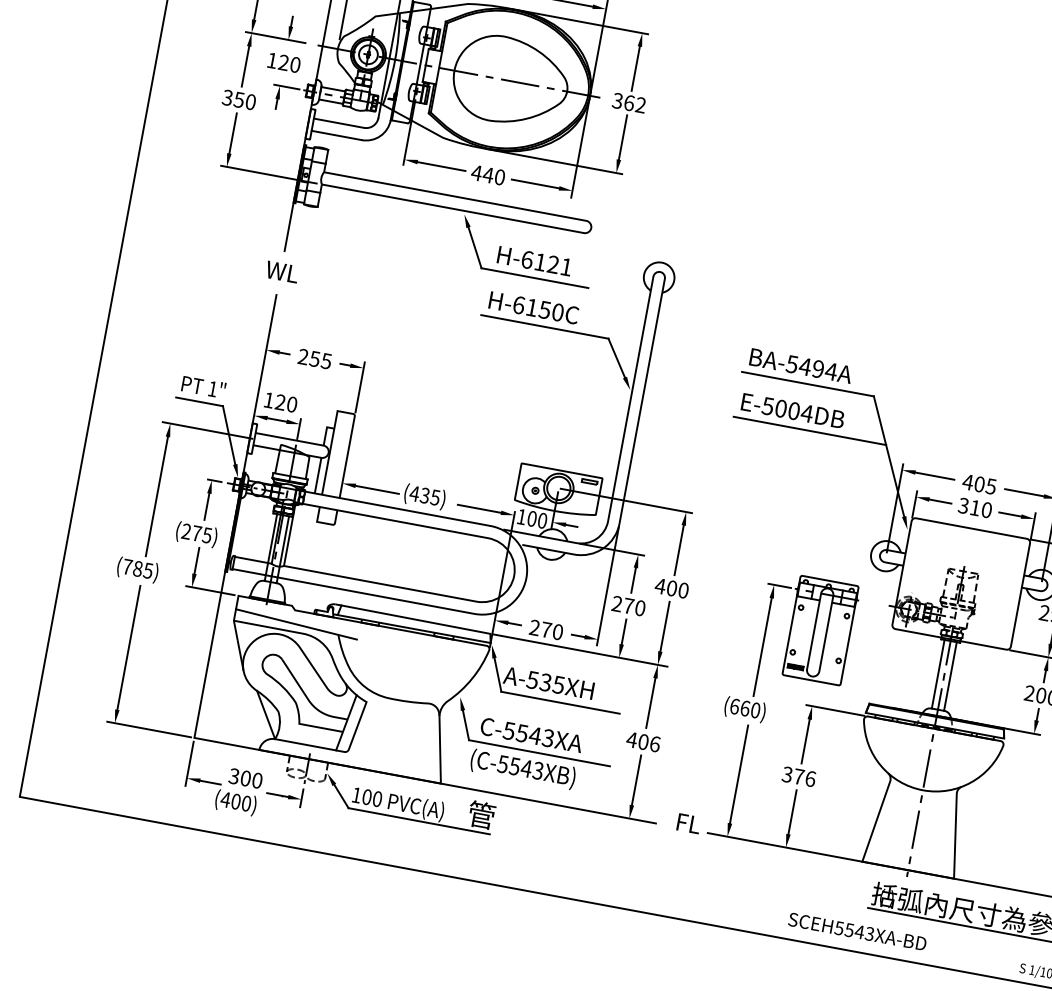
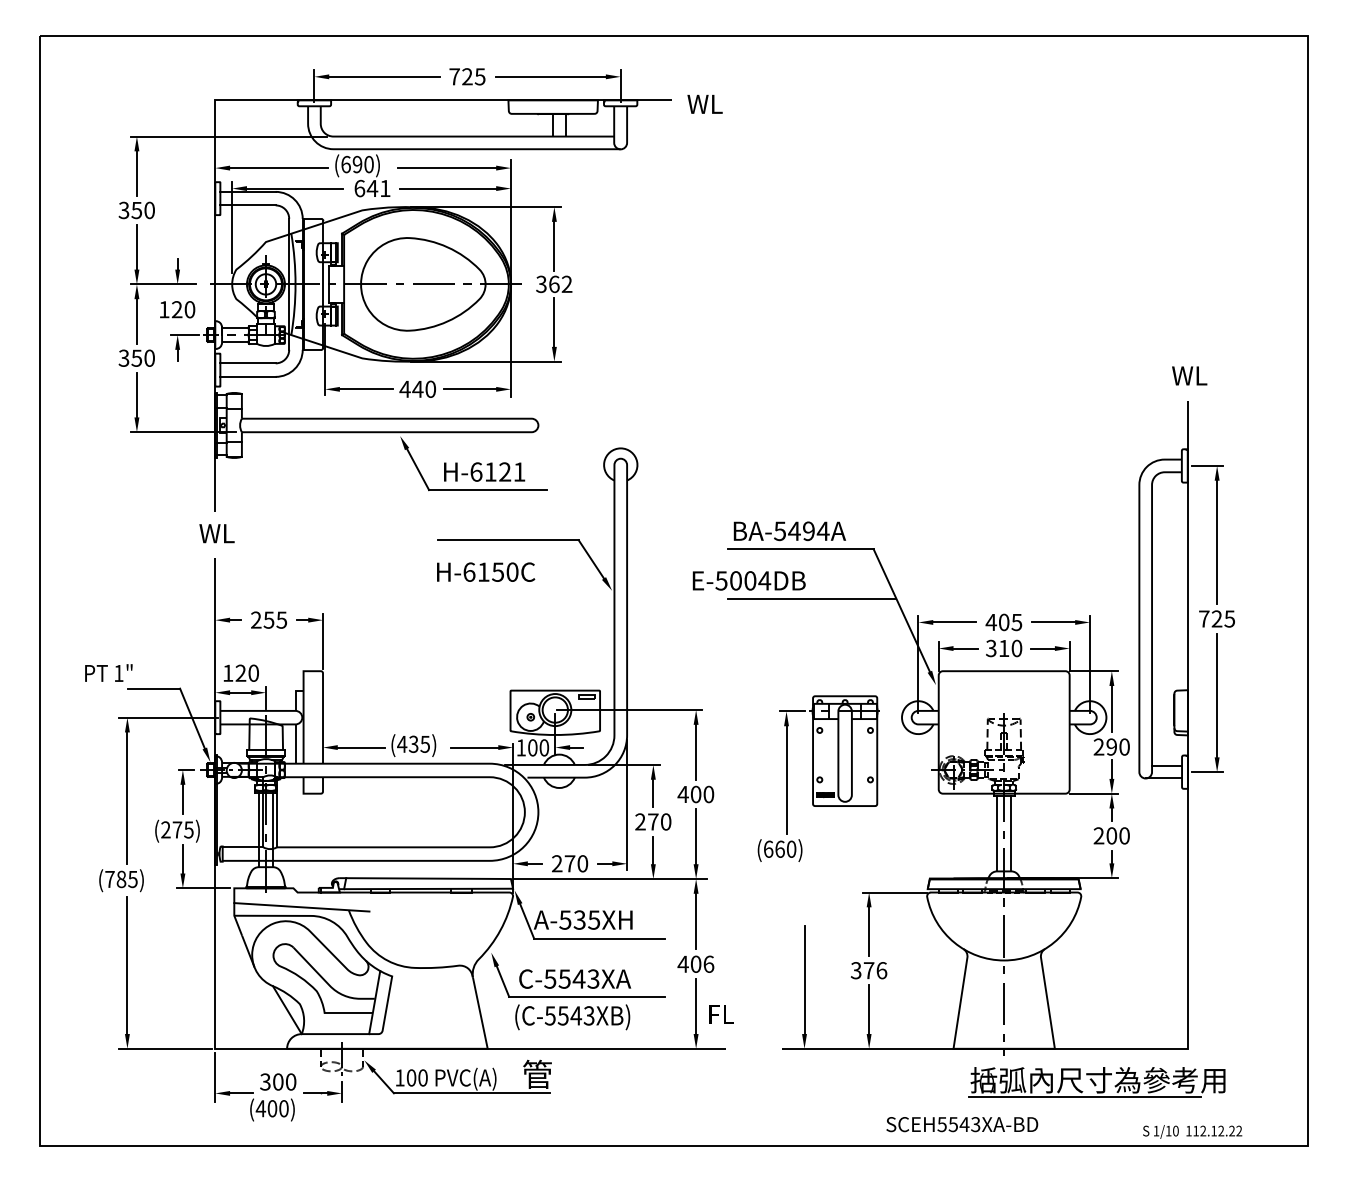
text: (534, 307) -> (486, 571), moved
text: (203, 386) -> (108, 672), moved
text: (792, 410) -> (748, 580), moved
part: (791, 650) -> (818, 778), moved
text: (688, 823) -> (721, 1014), moved

